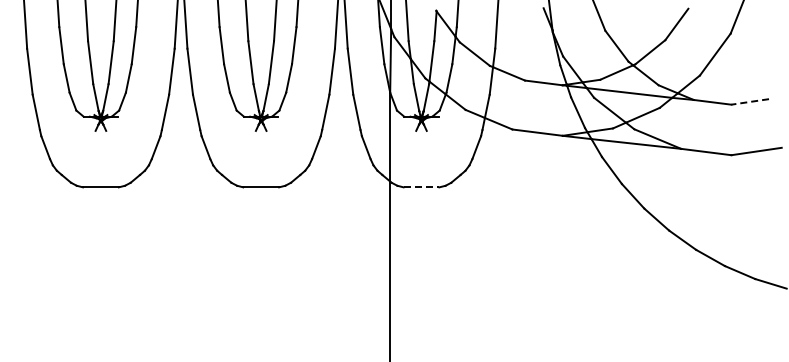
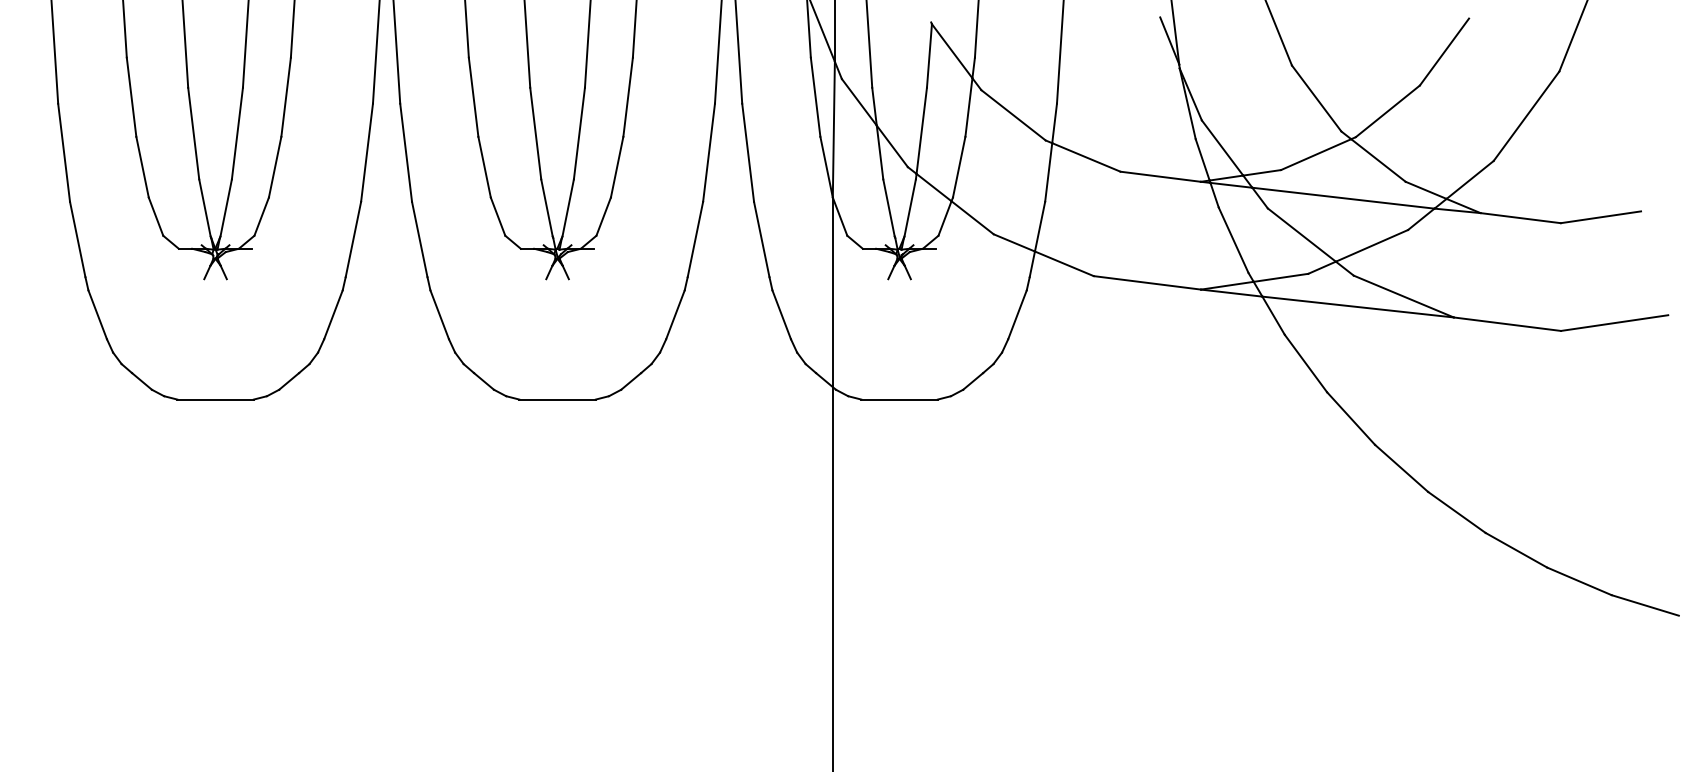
line: (749, 102) -> (1599, 218), dashed -> solid
line: (421, 187) -> (899, 399), dashed -> solid

